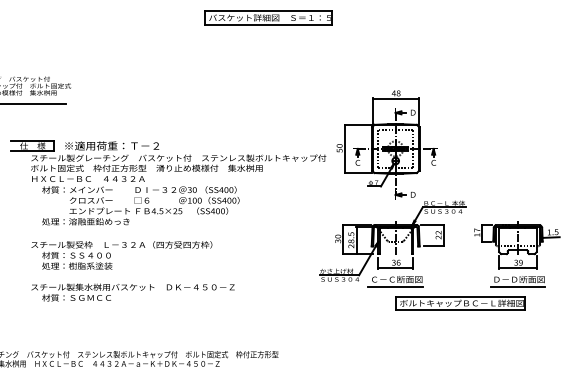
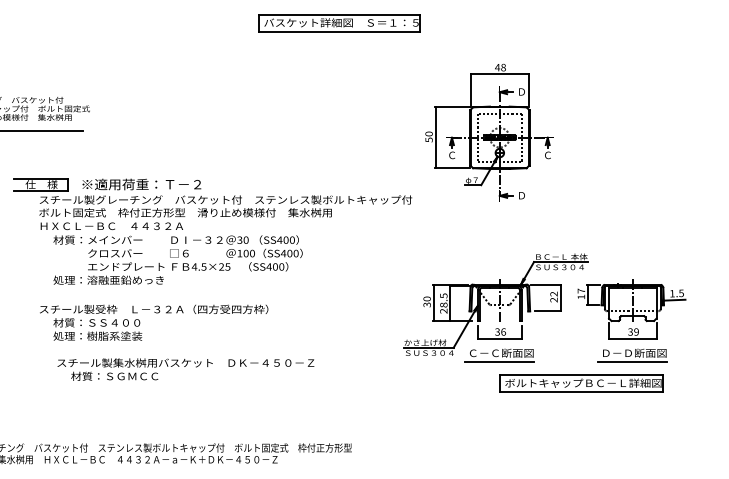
part: (386, 144) -> (488, 132), moved
part: (517, 254) -> (632, 321), moved
text: (132, 292) -> (185, 369), moved

